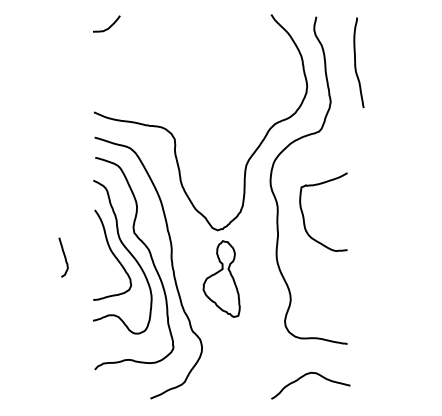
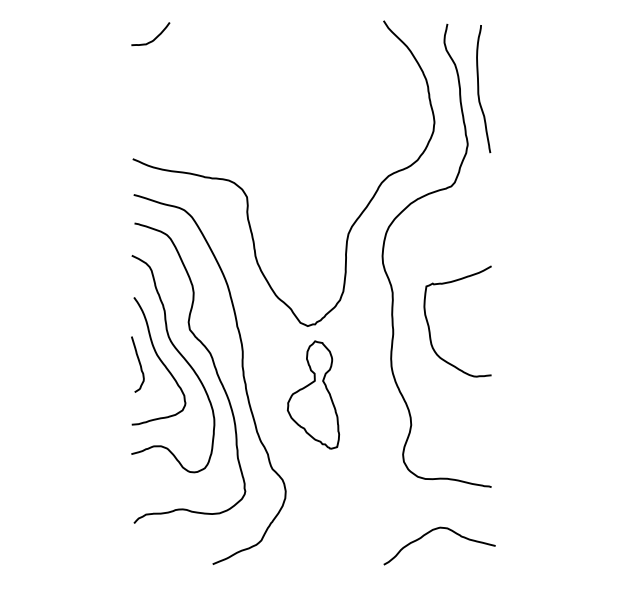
curve: (356, 64) -> (480, 91), moved
curve: (304, 216) -> (430, 327), moved
curve: (64, 257) -> (139, 364), moved

